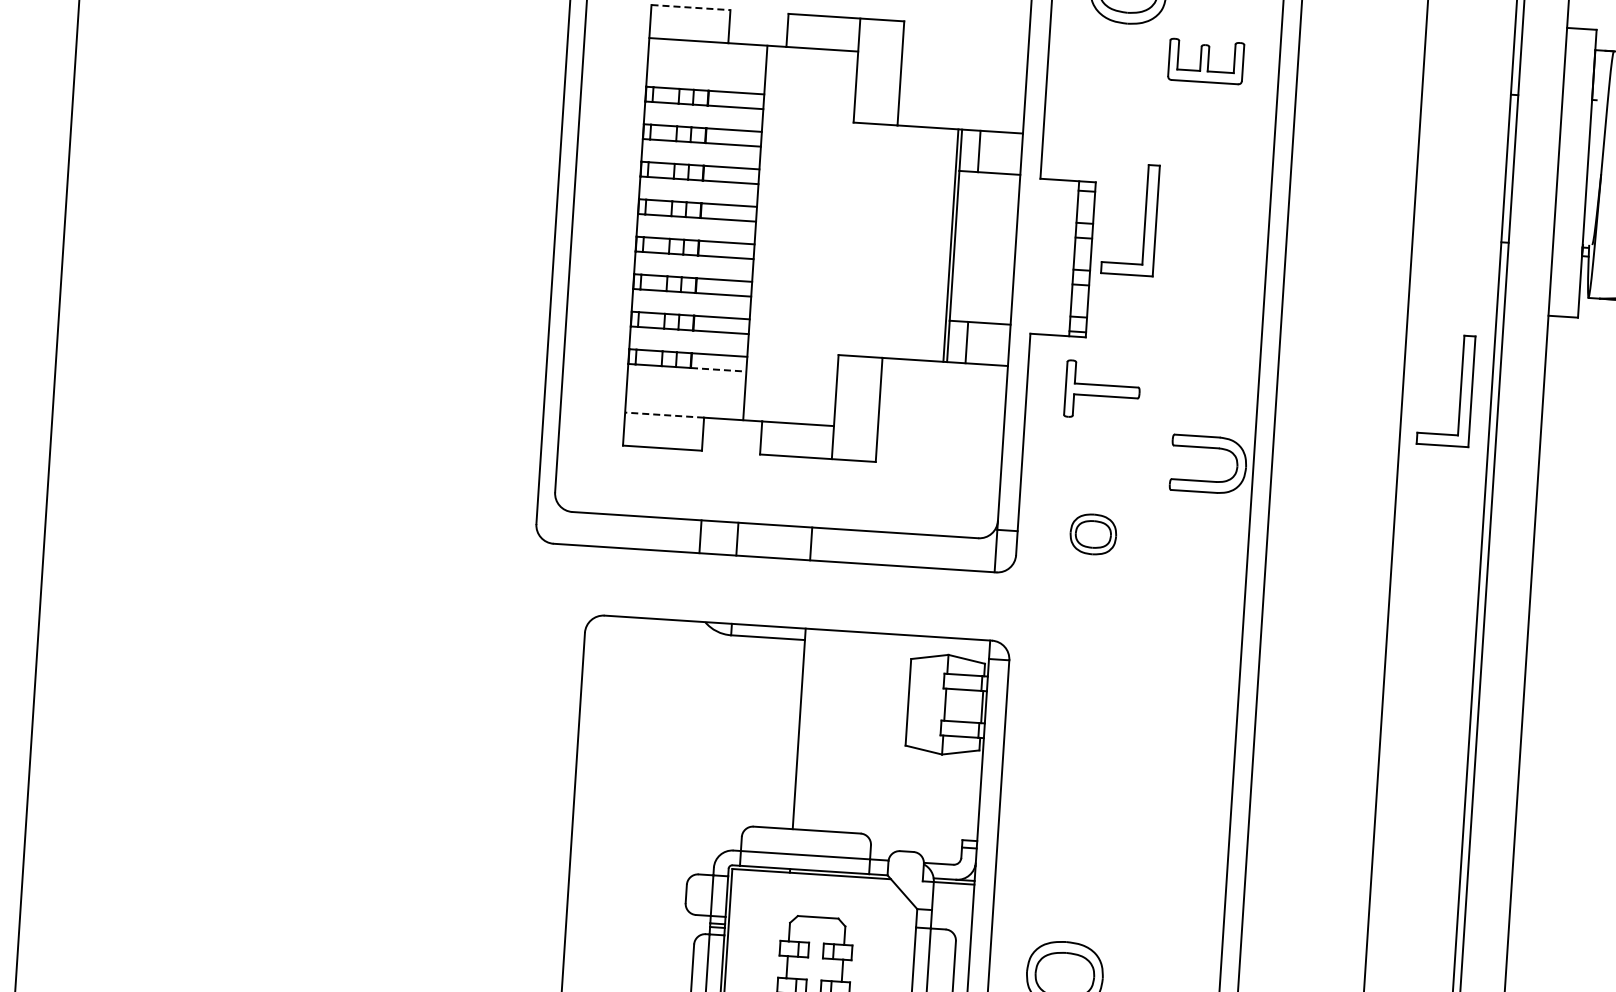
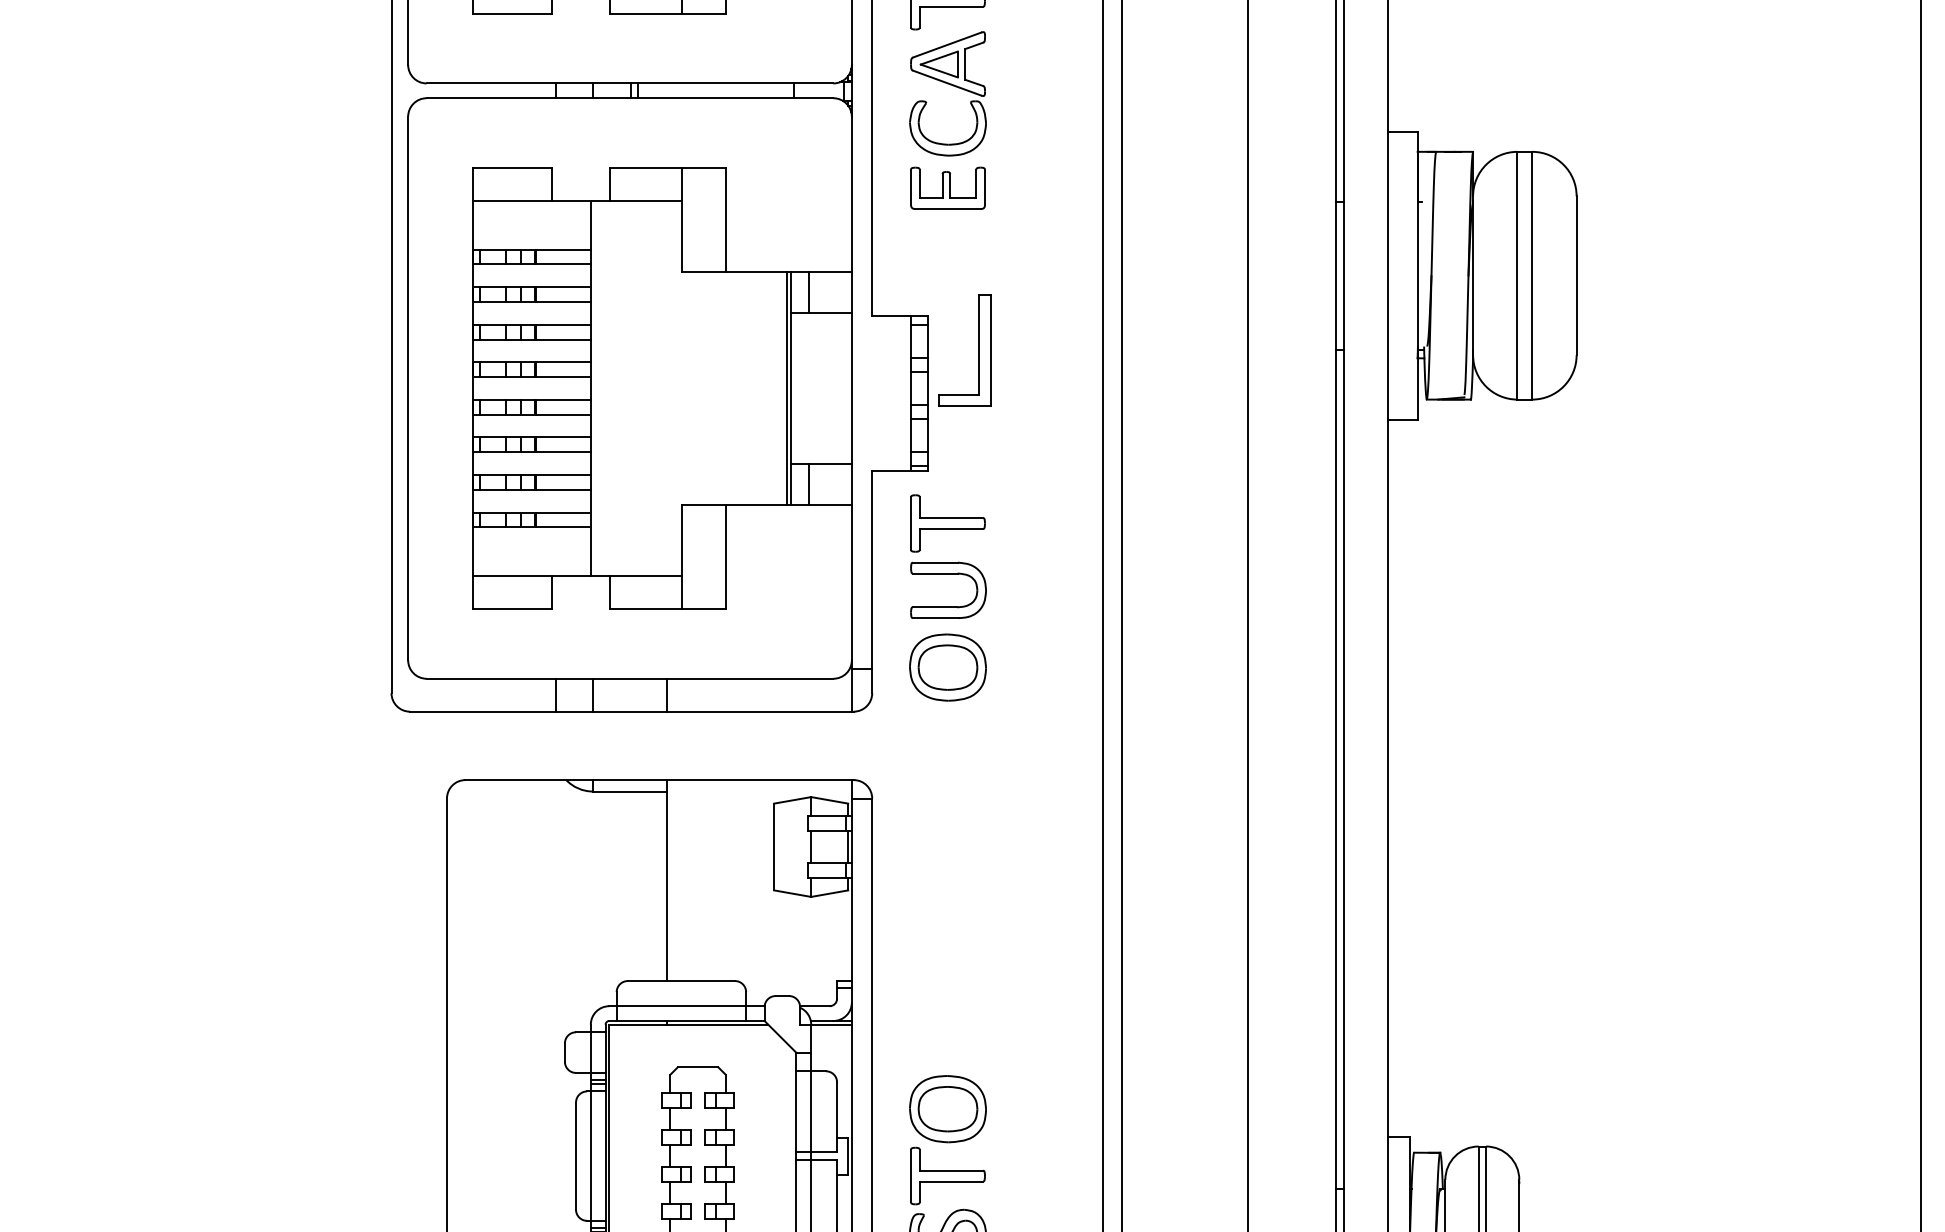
line: (691, 7) -> (512, 167), dashed -> solid
part: (1205, 60) -> (947, 187), moved
line: (718, 369) -> (563, 527), dashed -> solid
part: (1459, 390) -> (1304, 500), removed
line: (664, 415) -> (512, 576), dashed -> solid
part: (1209, 448) -> (948, 574), moved
part: (1092, 534) -> (947, 667), size x1.67

